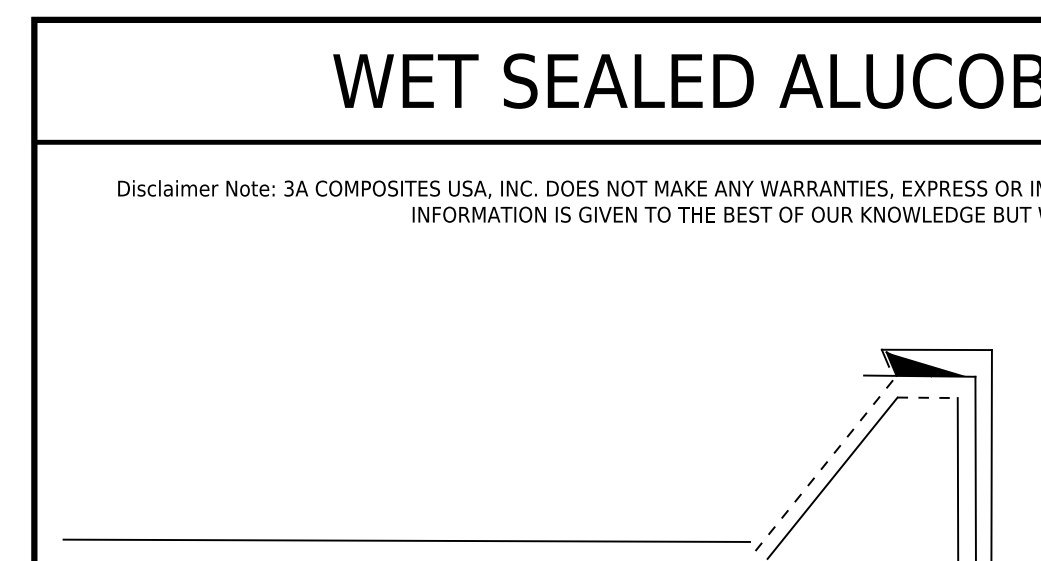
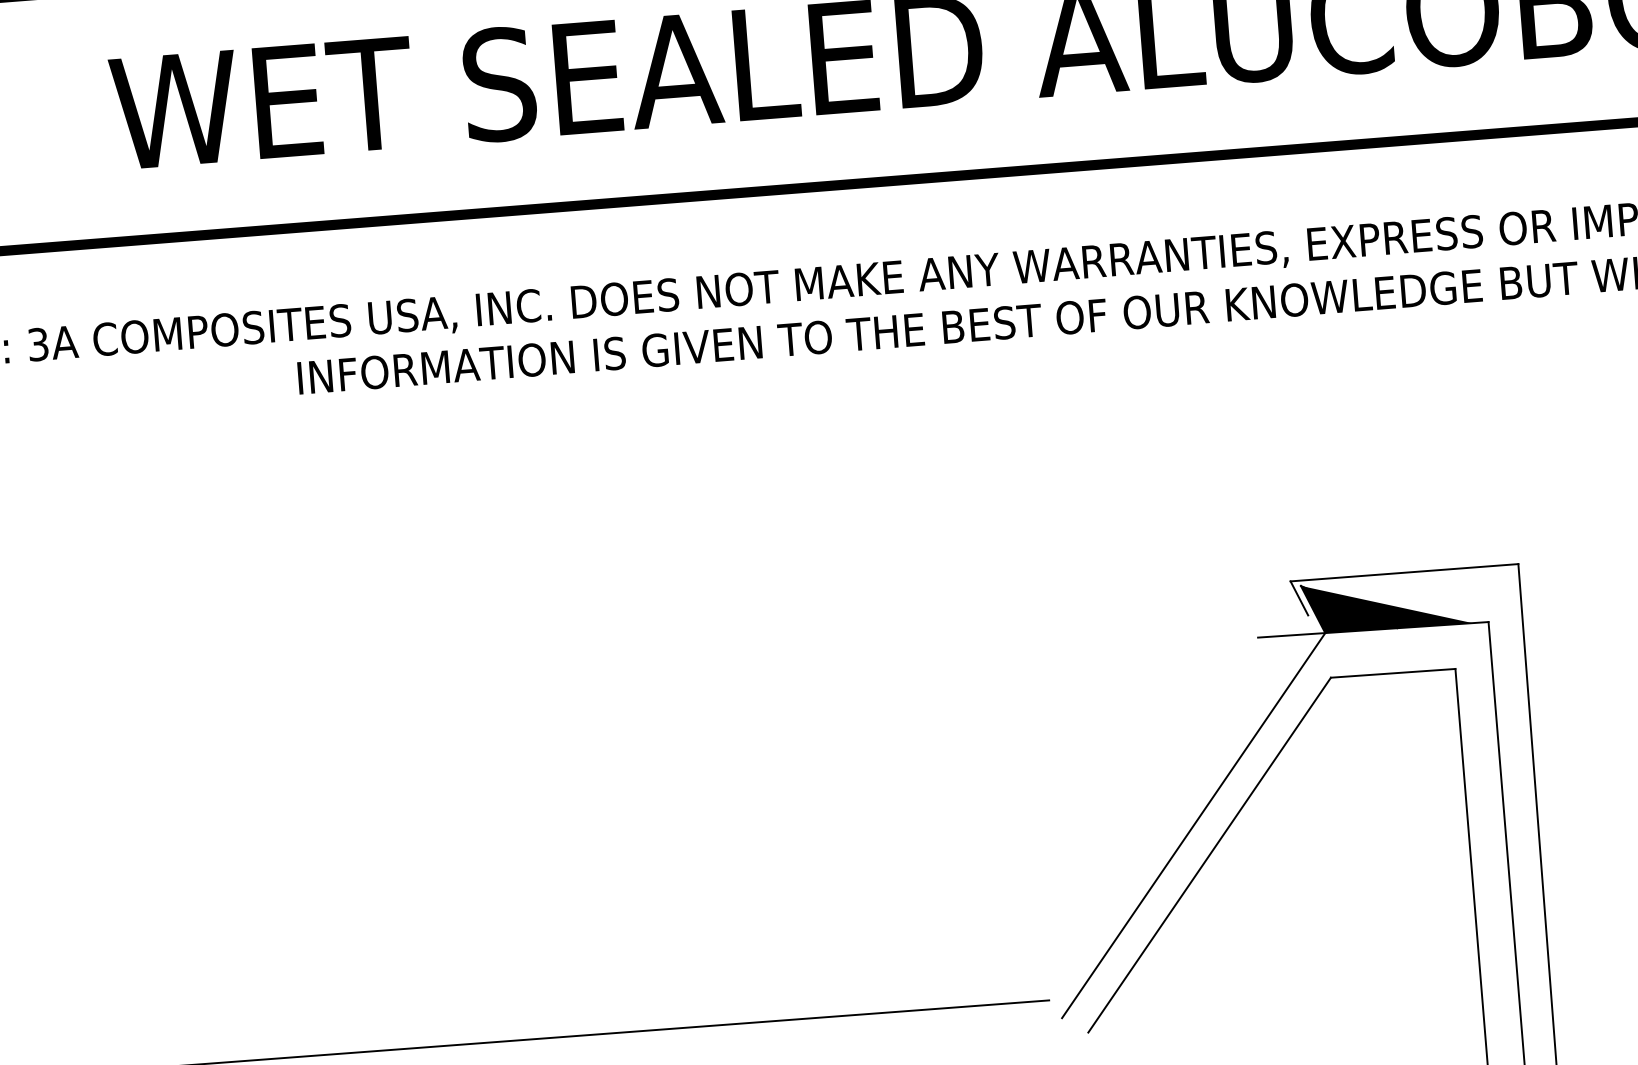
line: (928, 397) -> (1394, 672), dashed -> solid
line: (826, 463) -> (1194, 825), dashed -> solid

